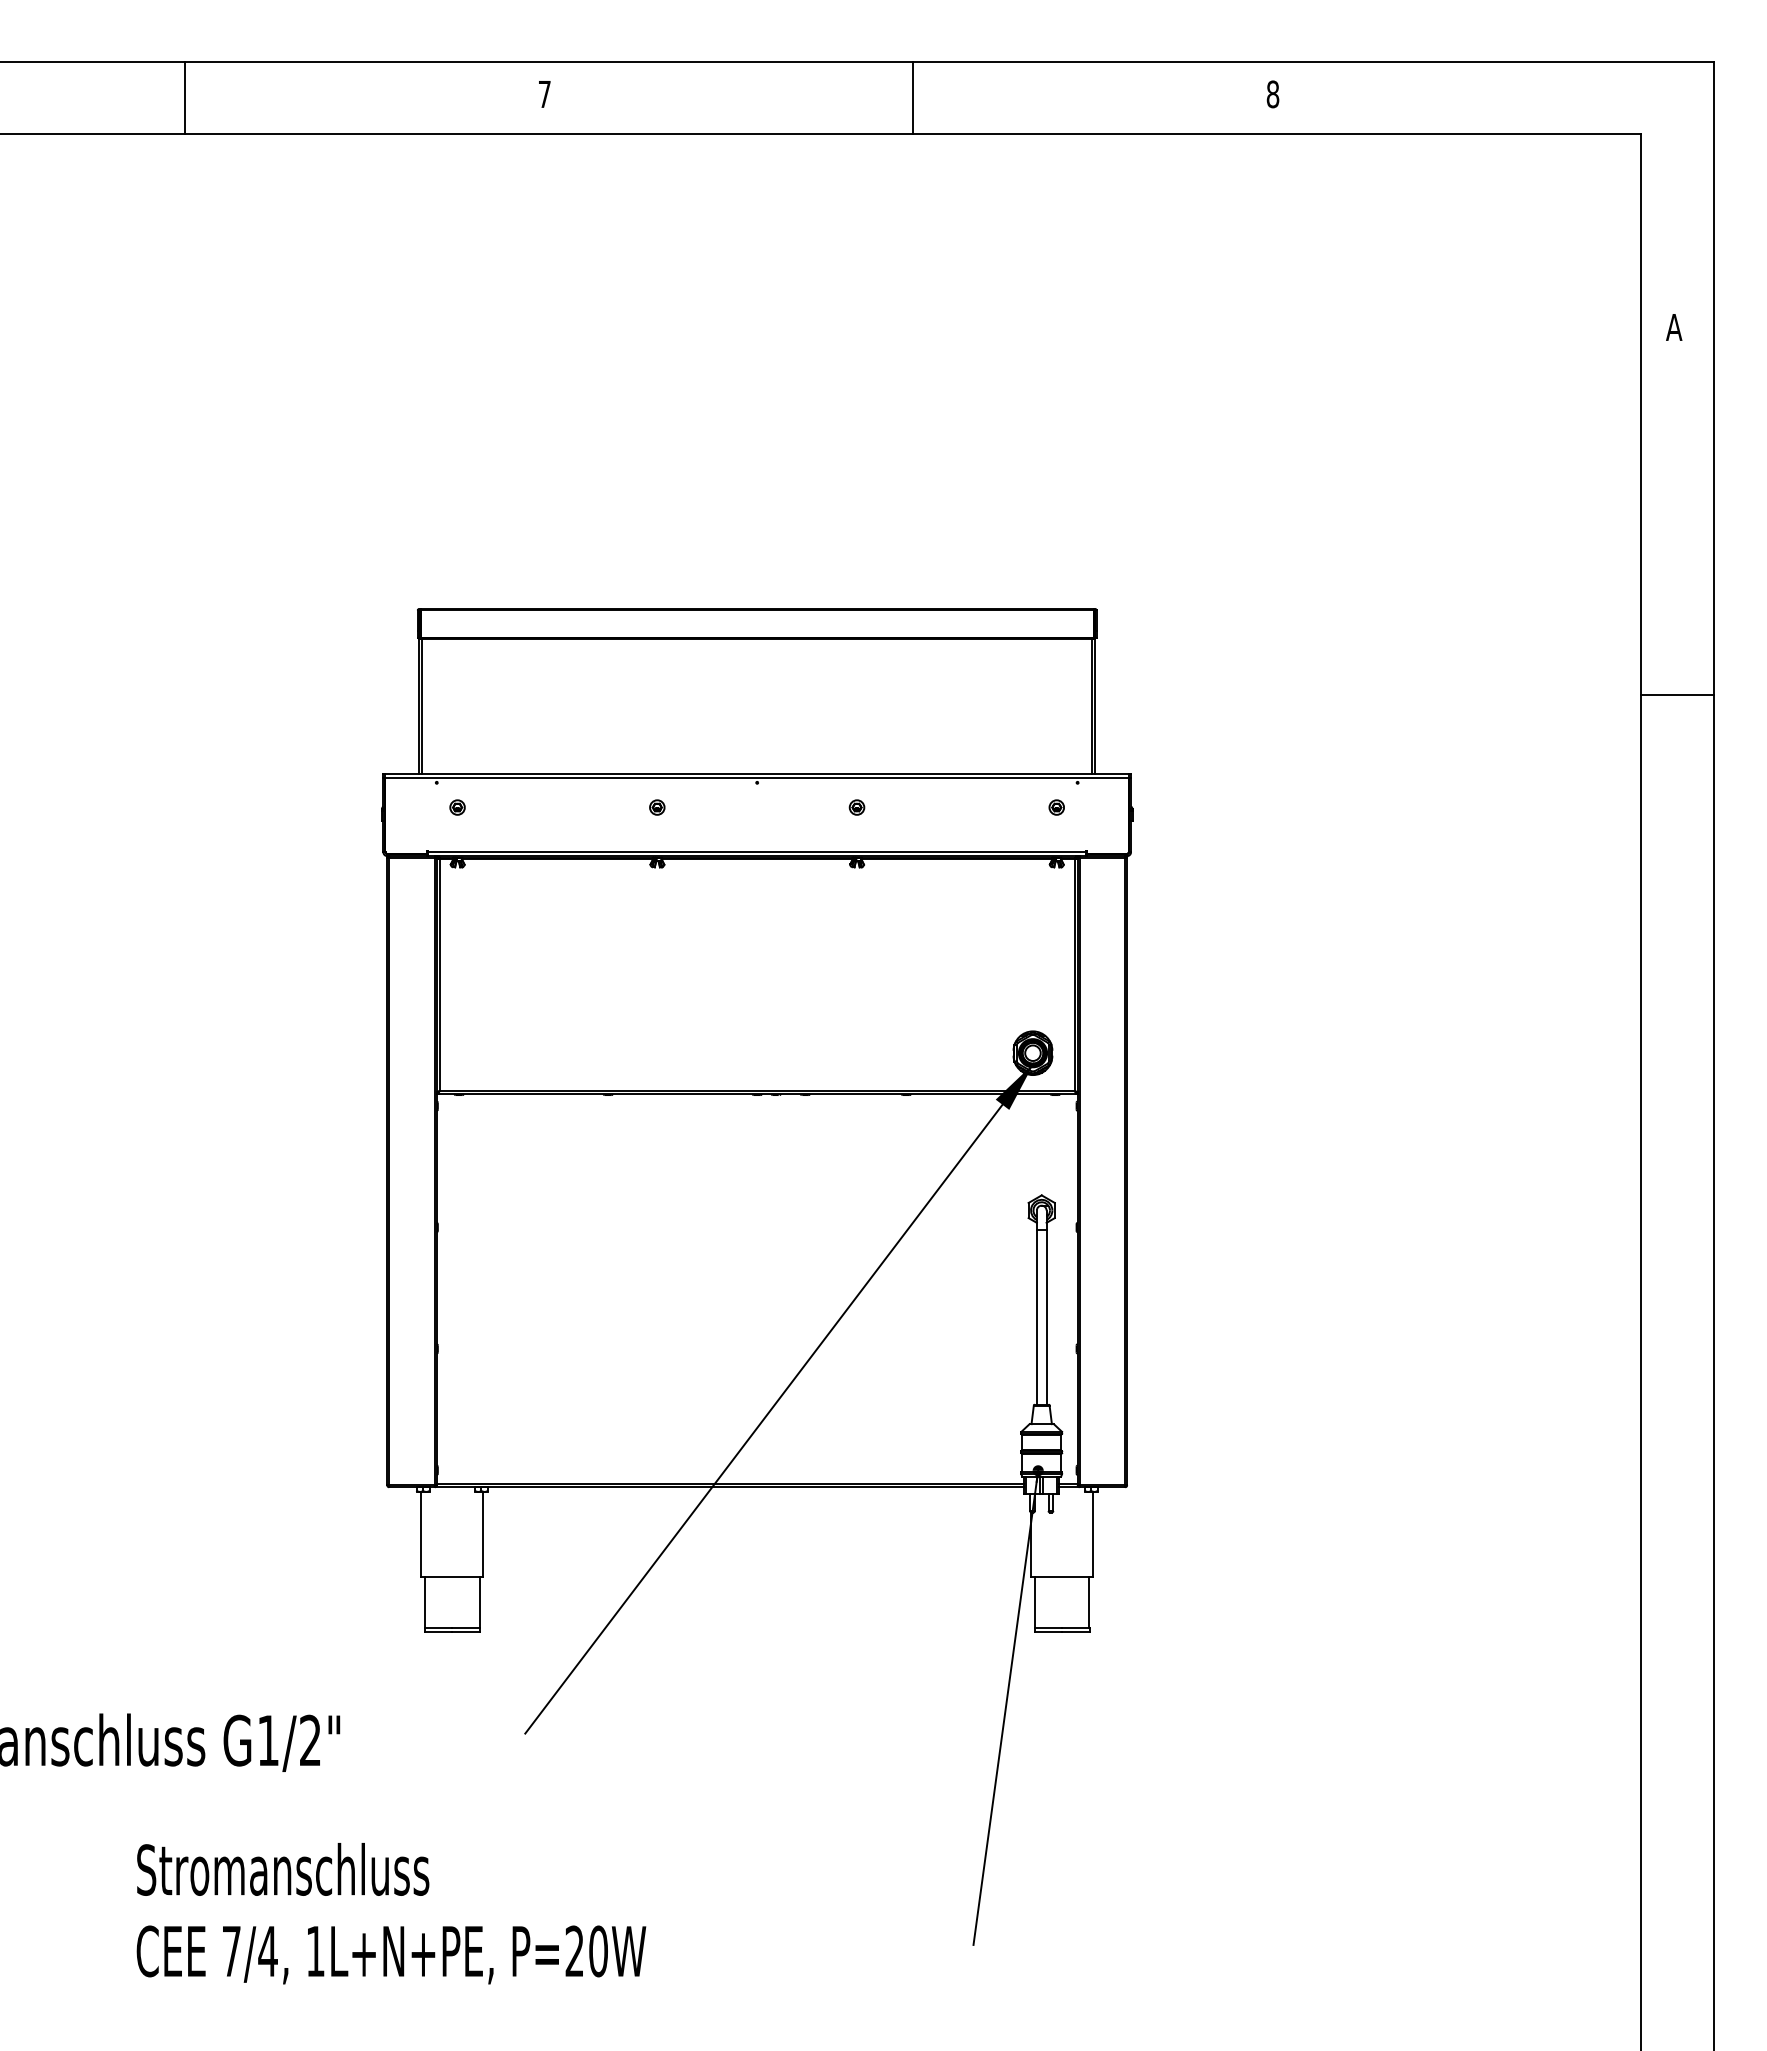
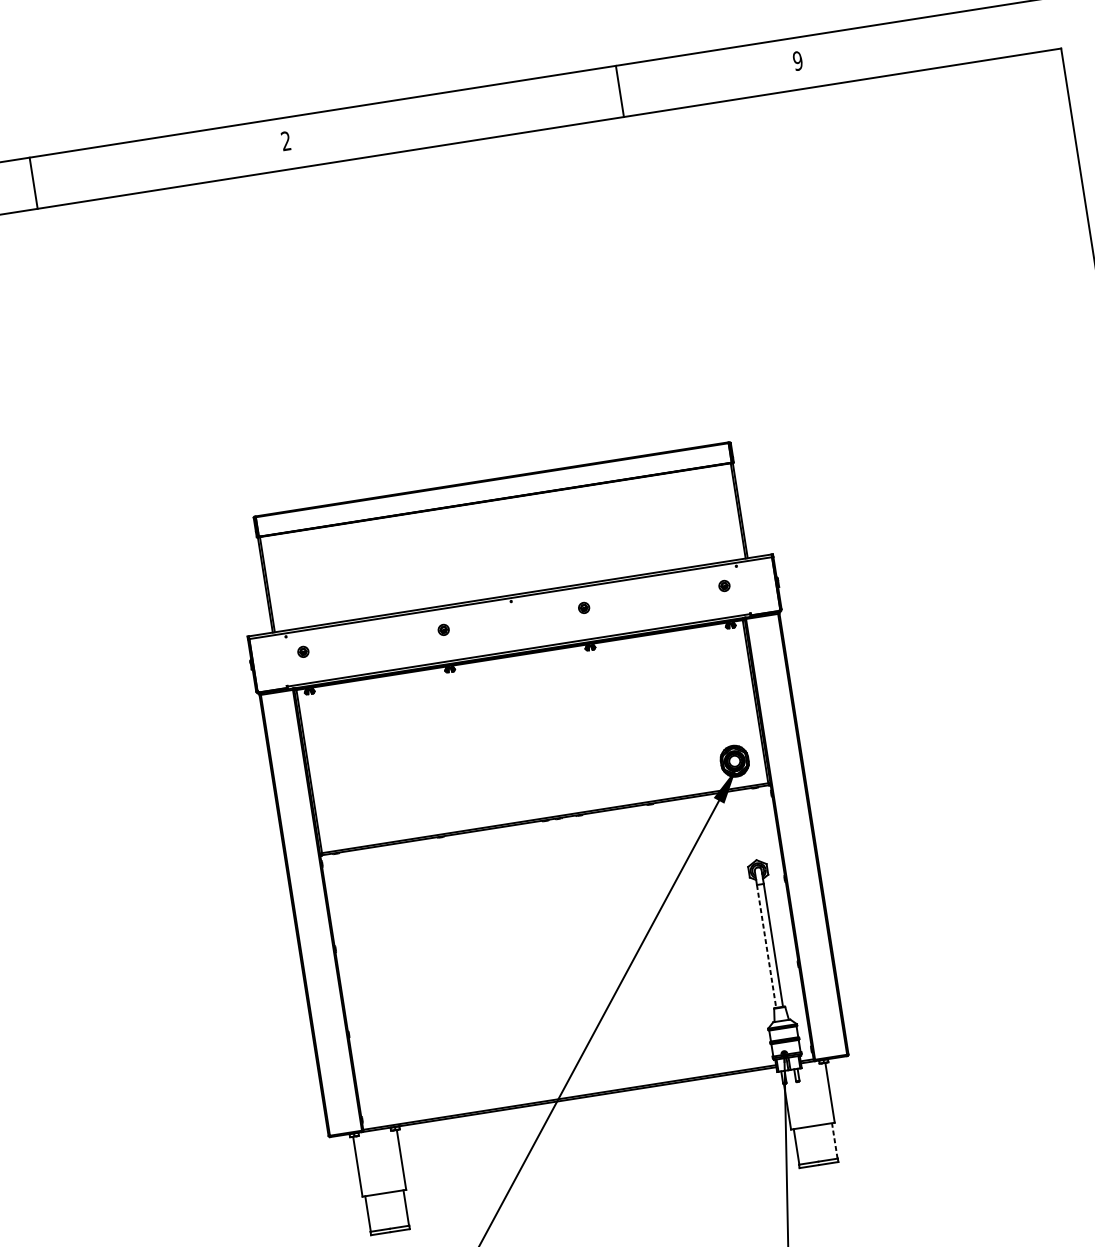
text: (544, 93) -> (285, 140), 7 -> 2
text: (1272, 94) -> (797, 61), 8 -> 9
line: (913, 97) -> (620, 91), moved
line: (1036, 1317) -> (766, 946), solid -> dashed
line: (1089, 1601) -> (834, 1140), solid -> dashed

